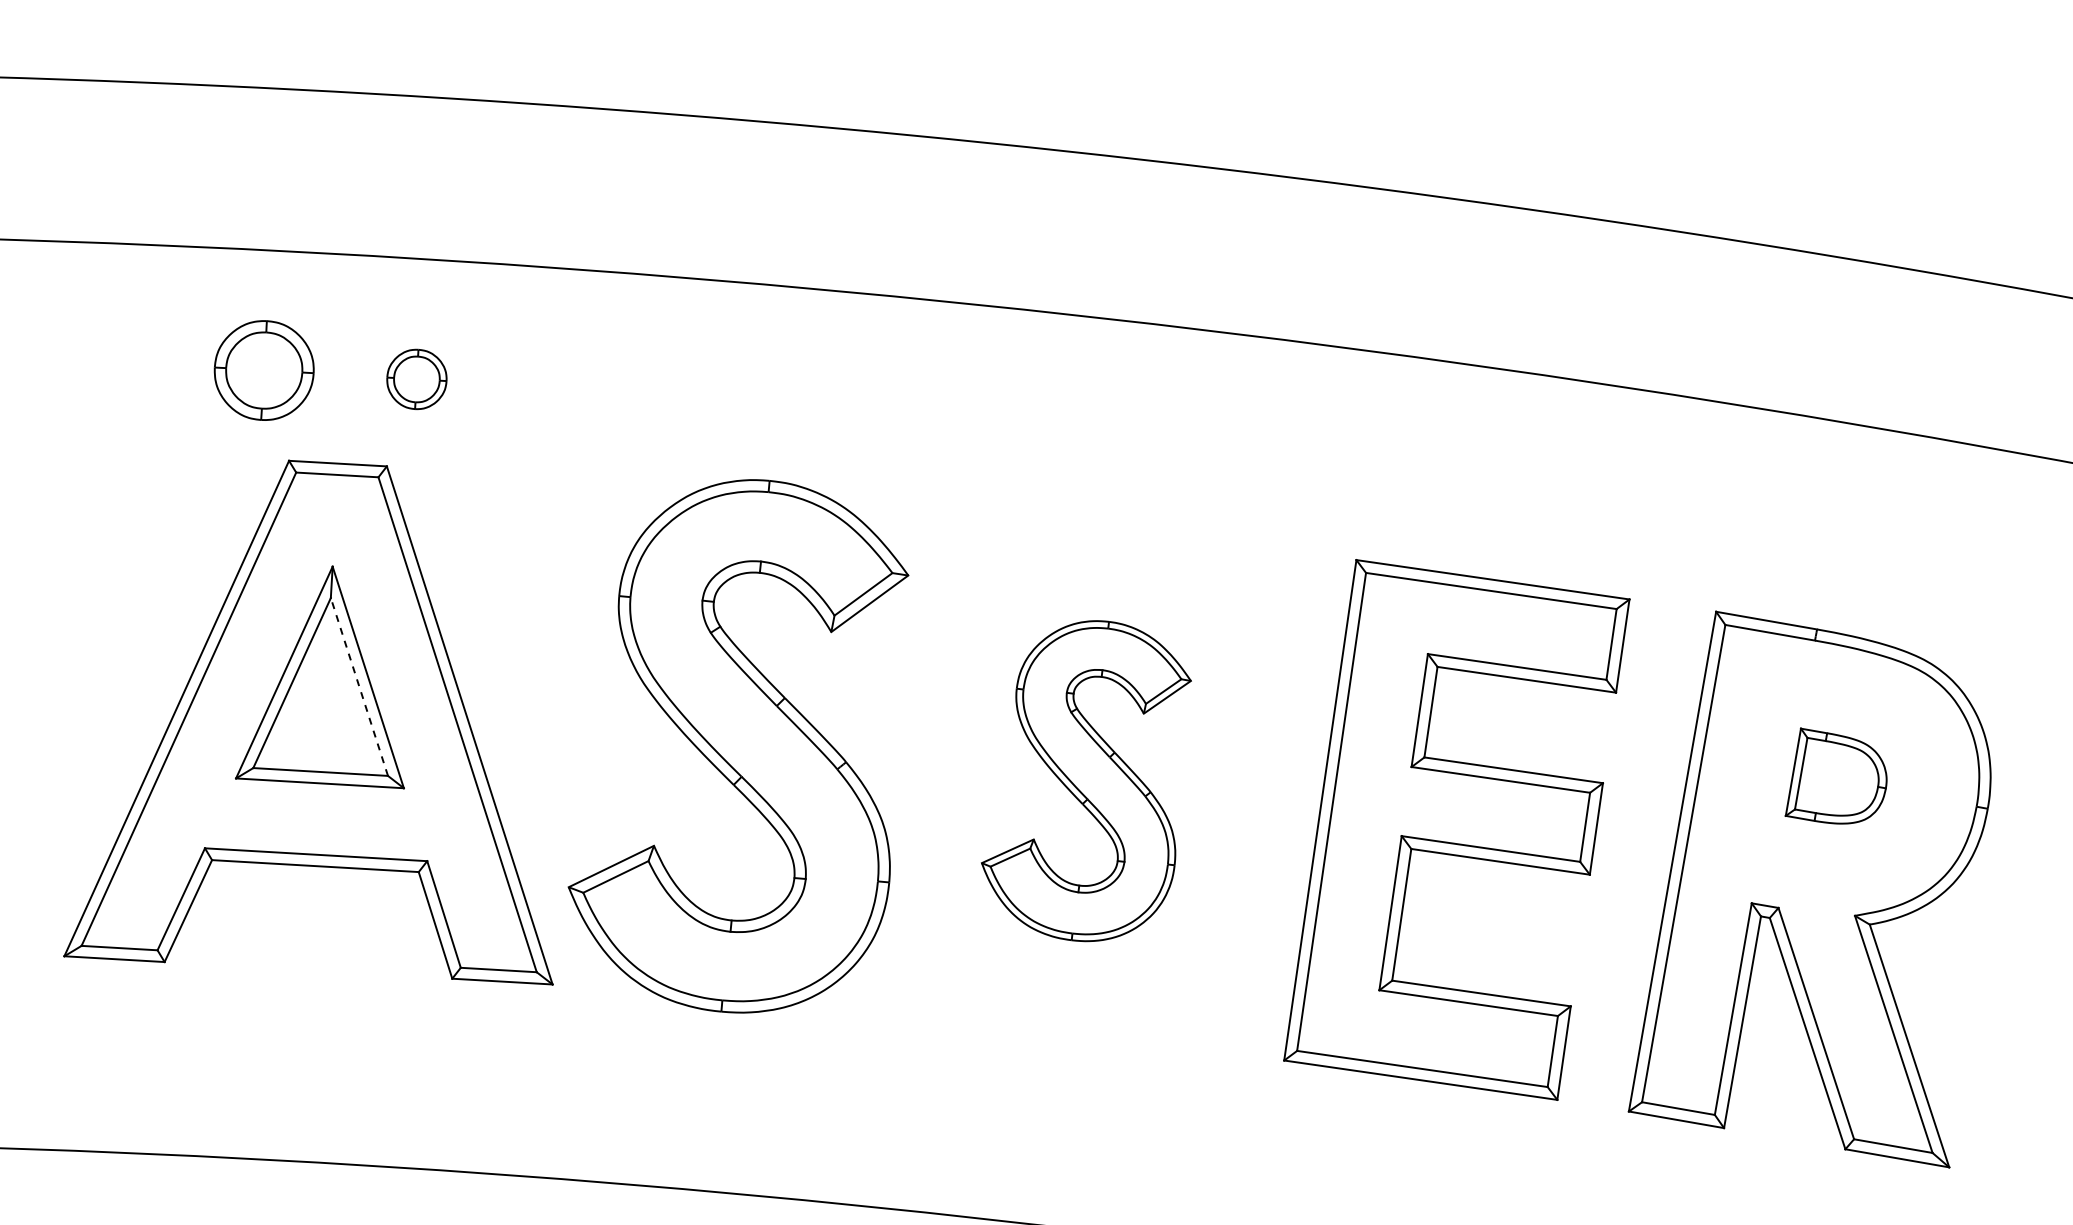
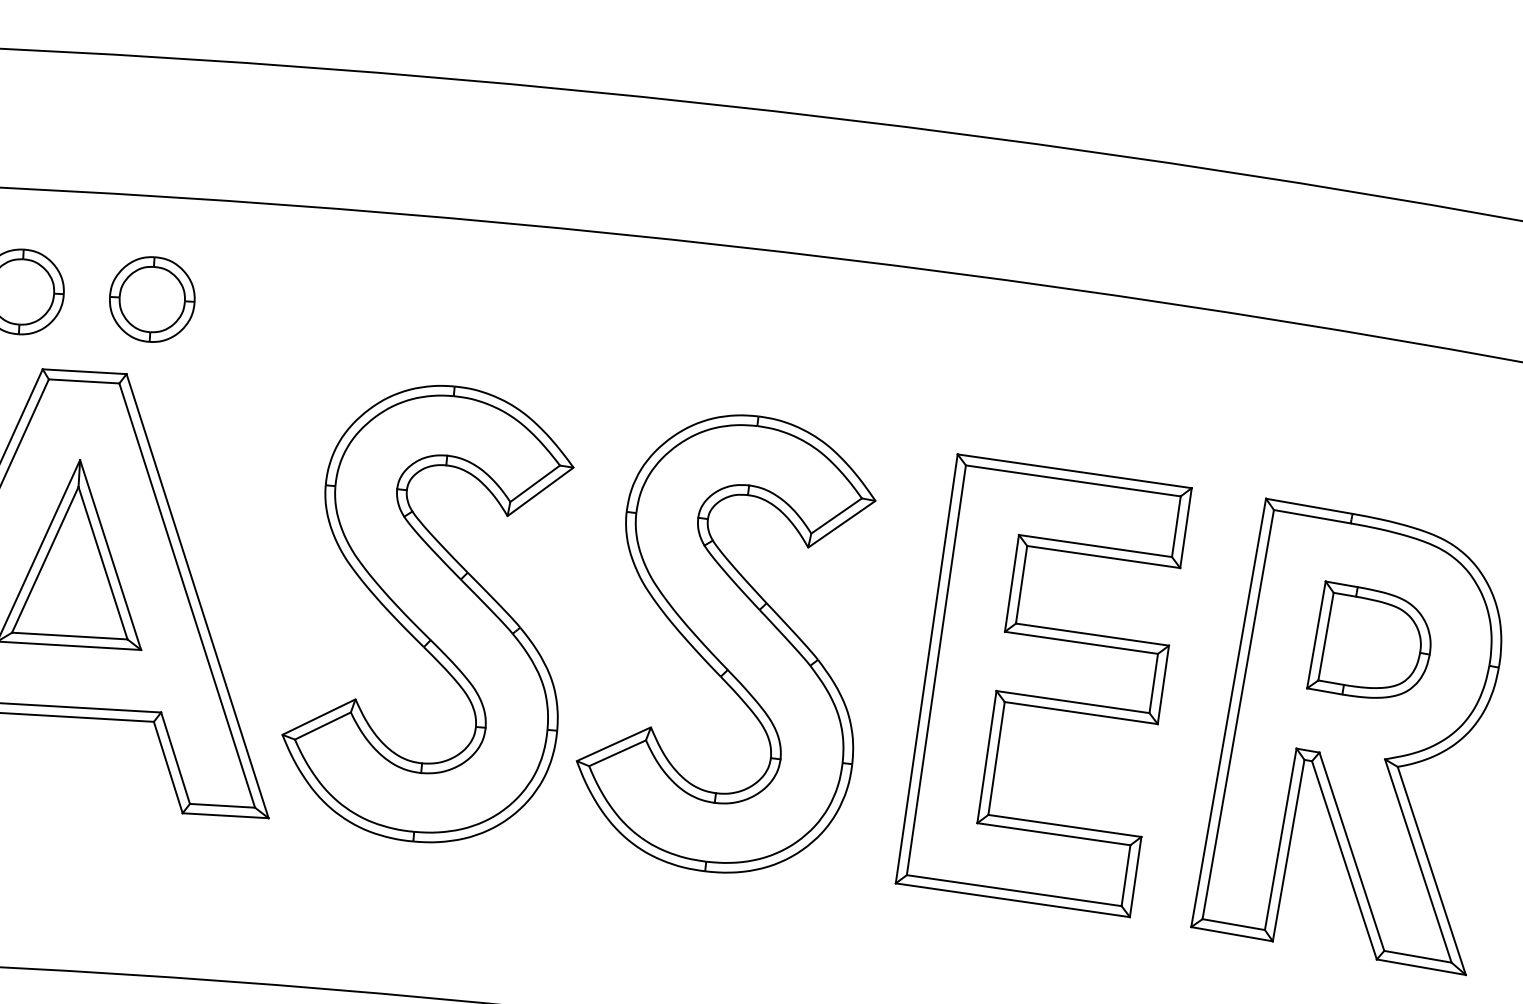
part: (416, 379) -> (151, 299), size x1.67
line: (359, 686) -> (103, 562), dashed -> solid
part: (1836, 775) -> (1369, 639), size x1.43
part: (1086, 780) -> (726, 643), size x1.67

